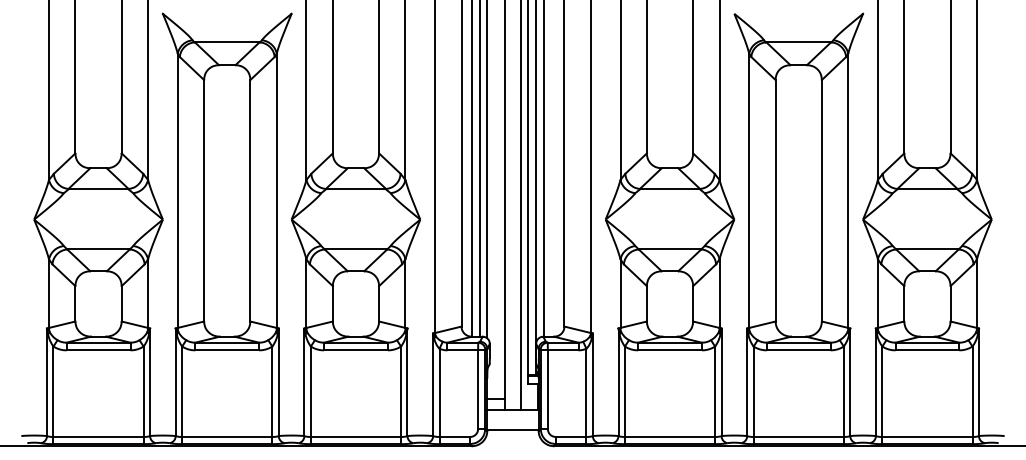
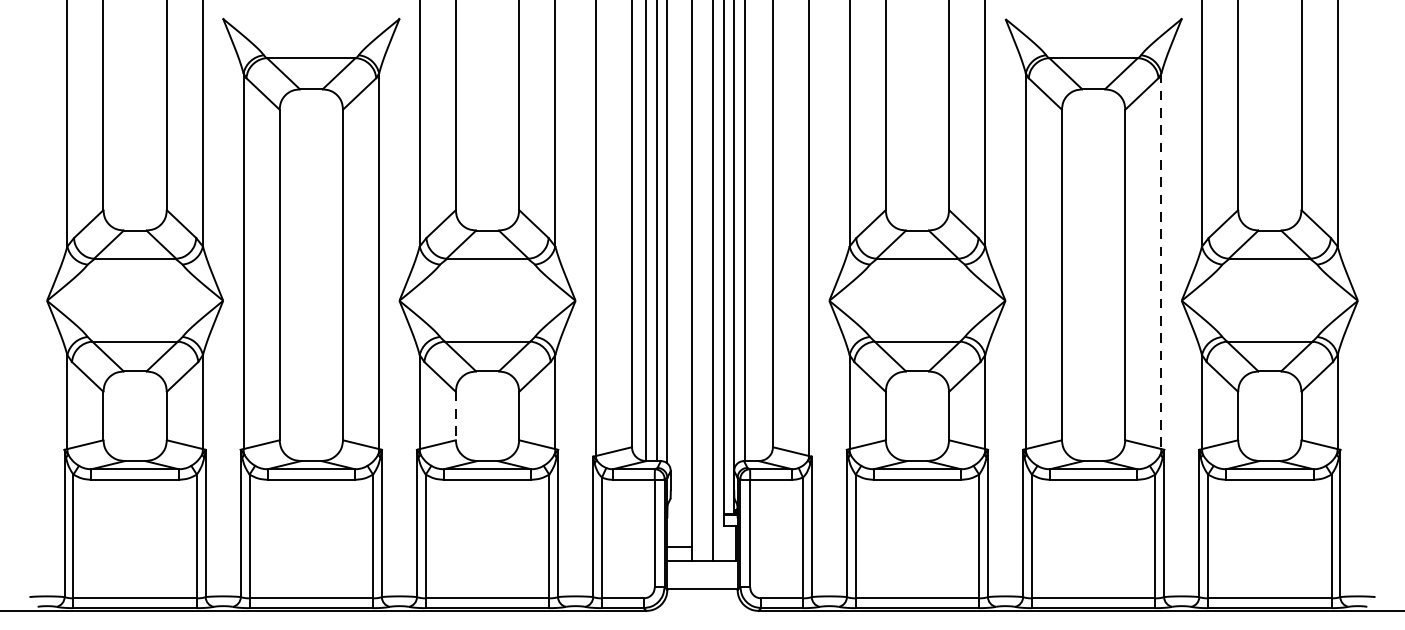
line: (848, 191) -> (1161, 262), solid -> dashed
line: (332, 303) -> (455, 415), solid -> dashed

